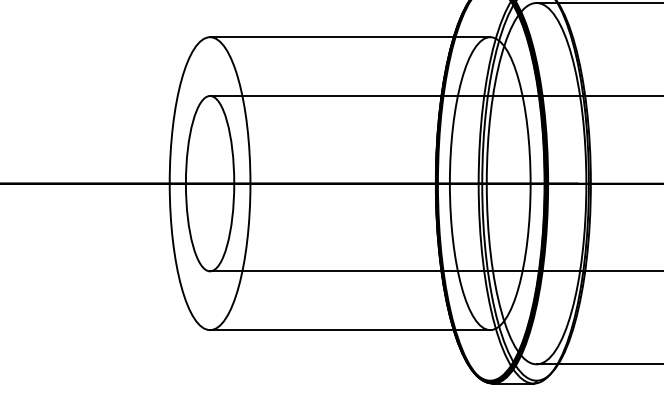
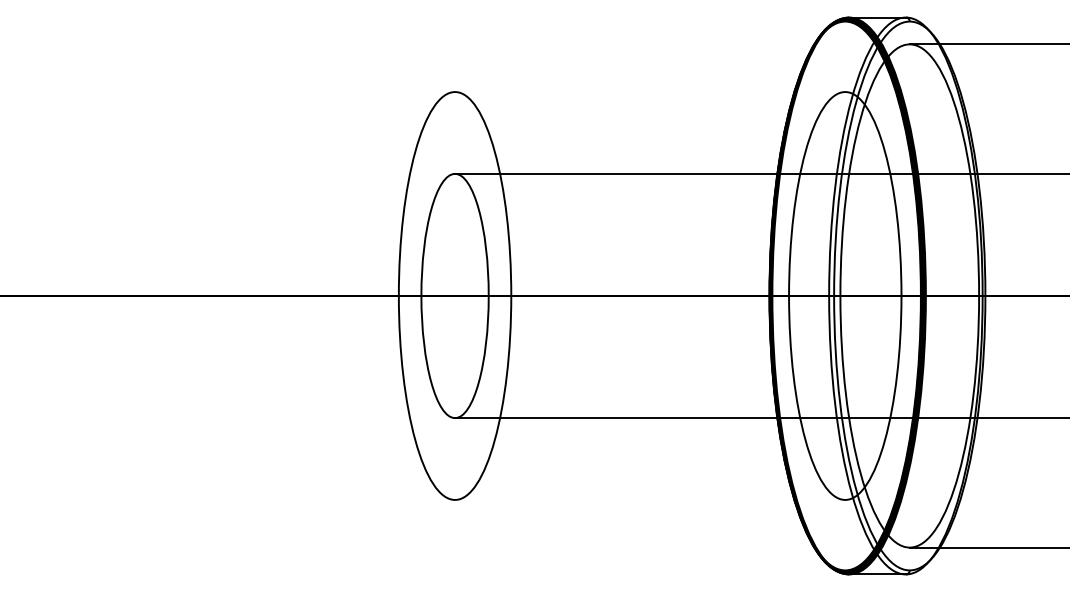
line: (350, 37) -> (650, 92), removed
line: (350, 329) -> (650, 499), removed

